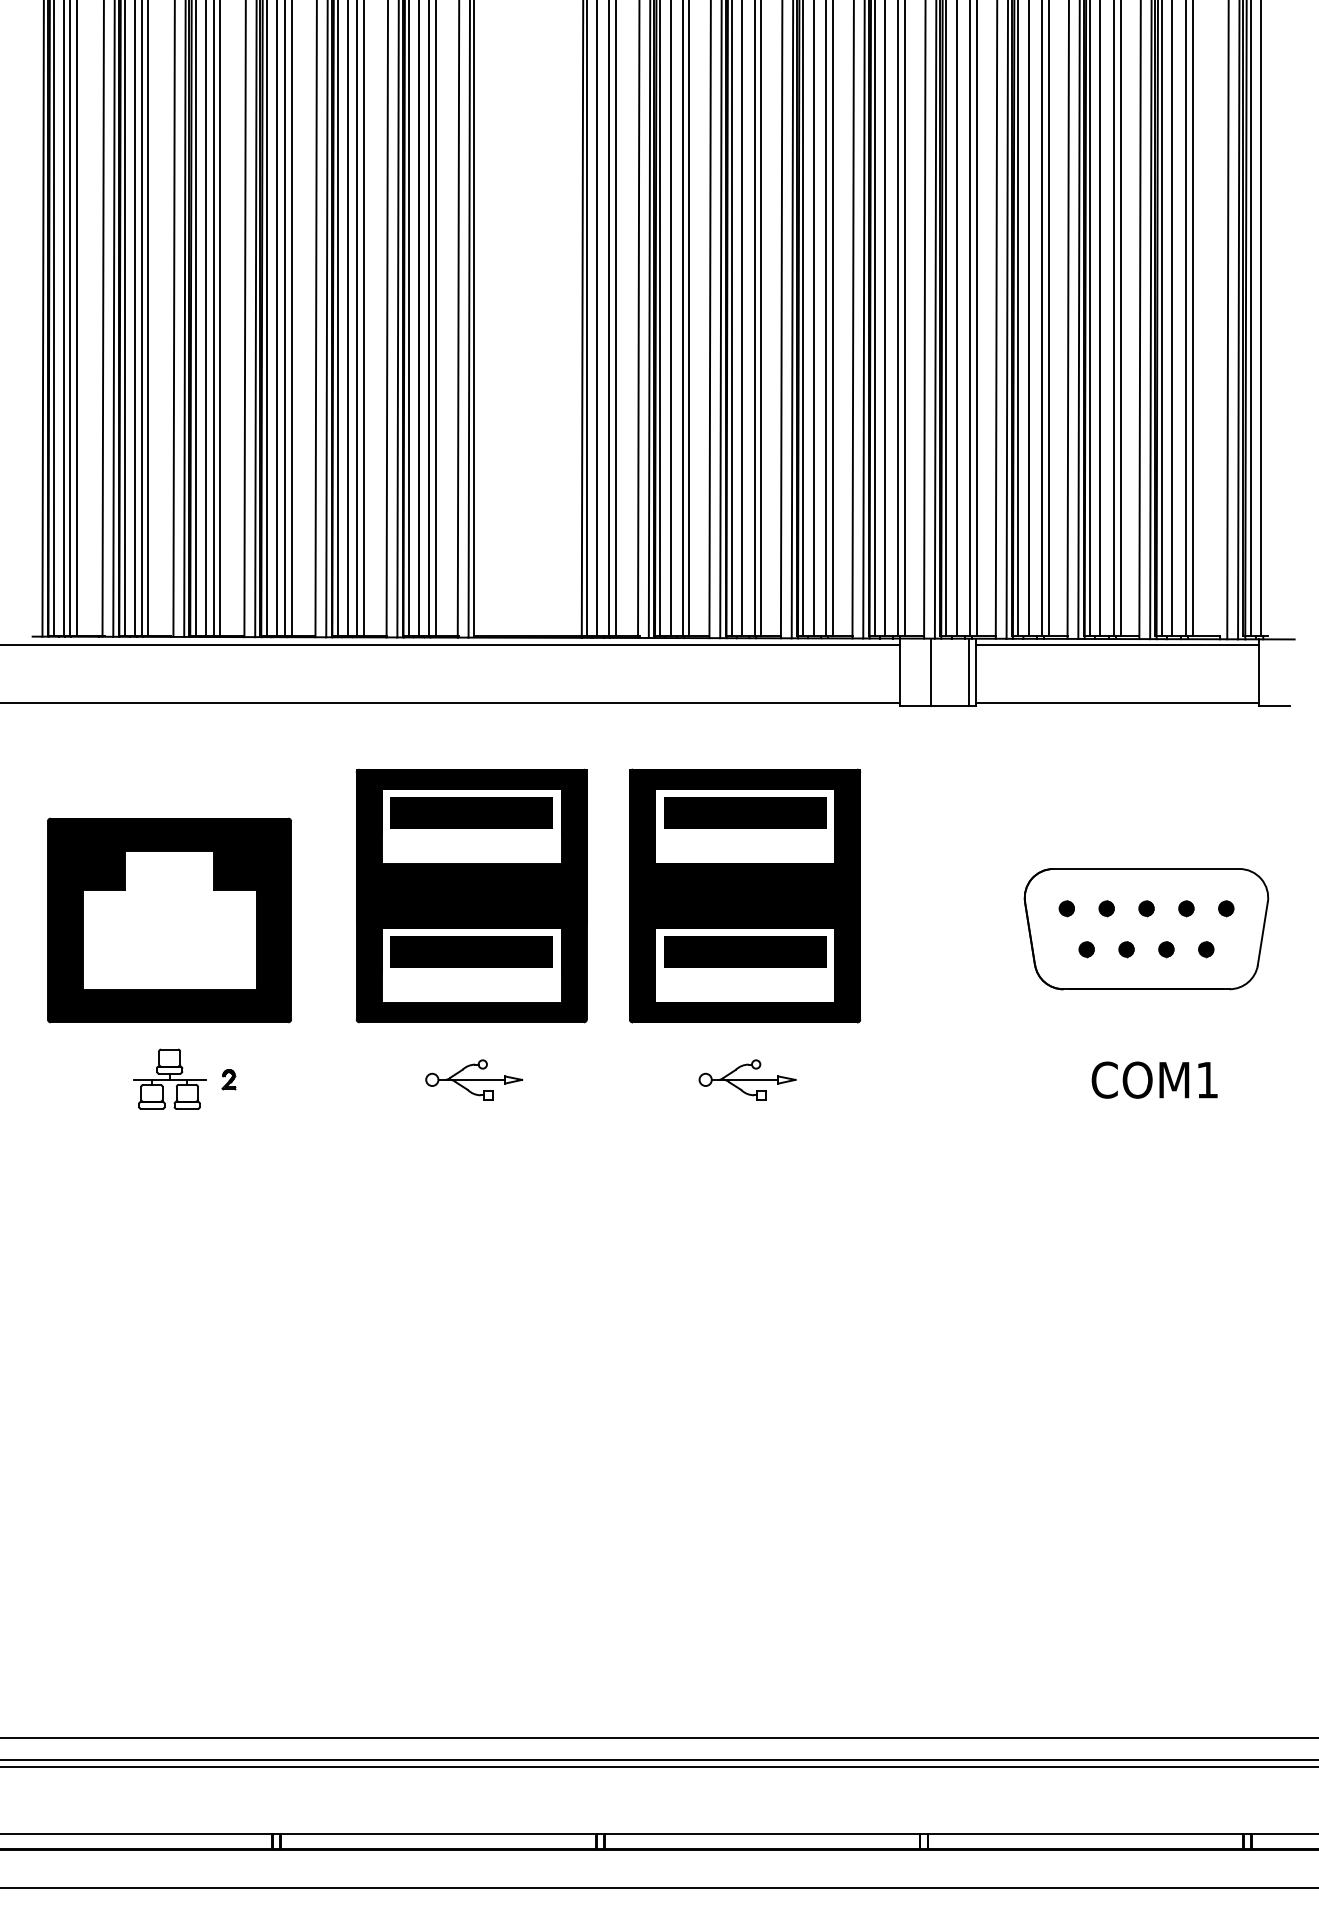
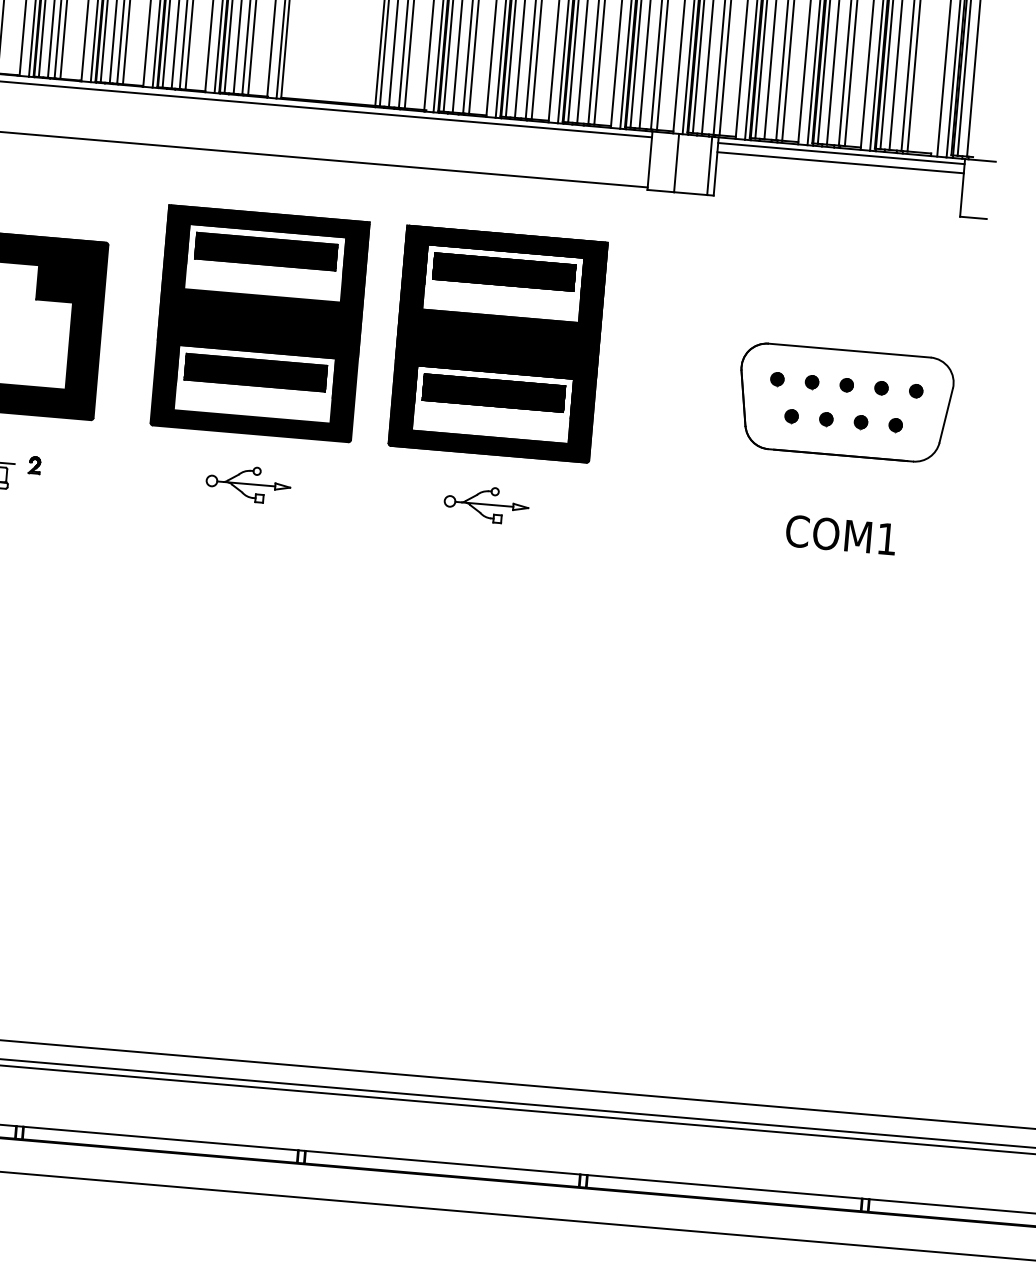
line: (1117, 702) -> (840, 162), moved

